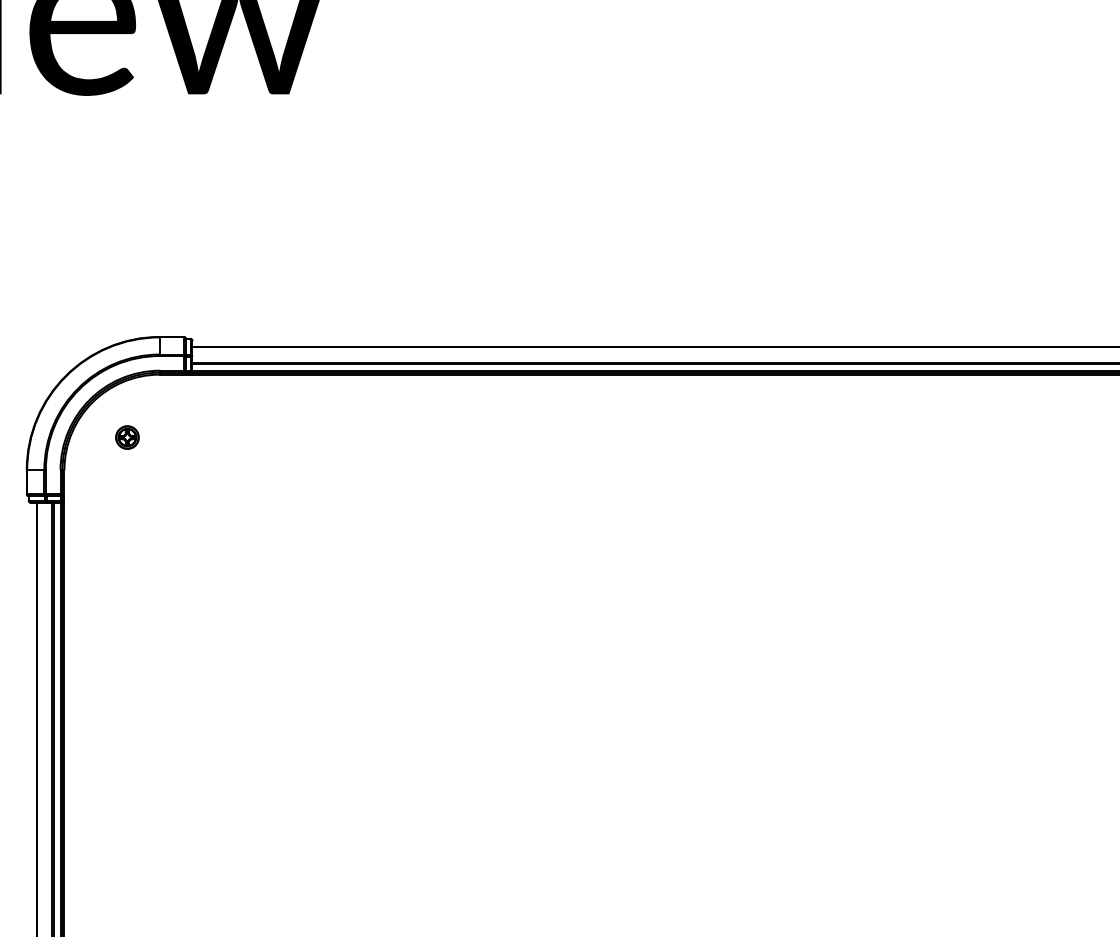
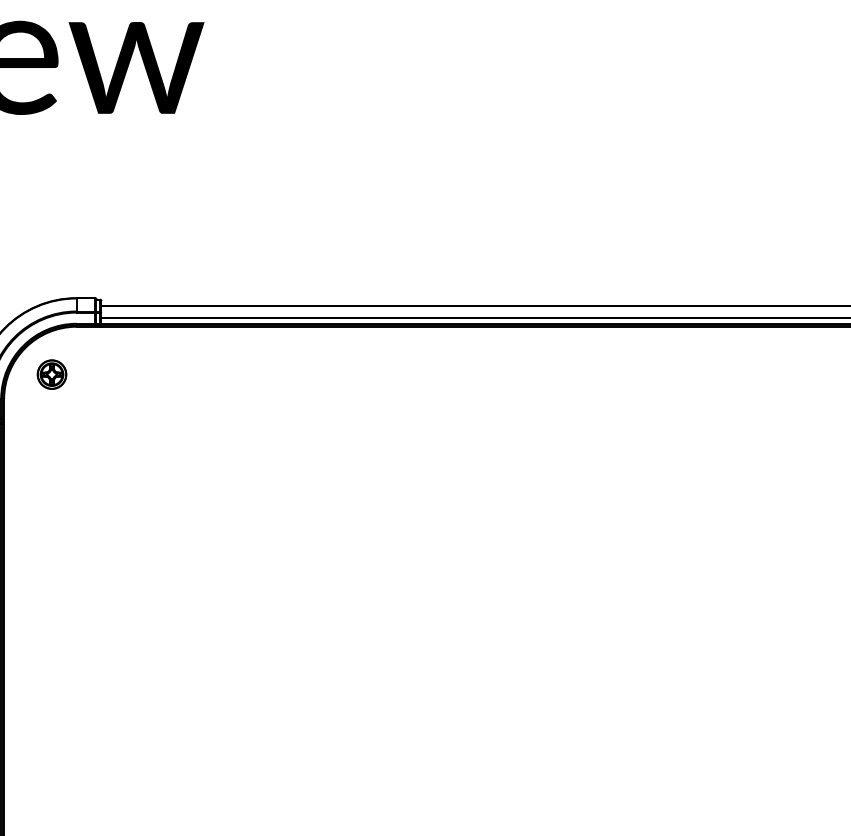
part: (126, 437) -> (51, 374), size x1.67

